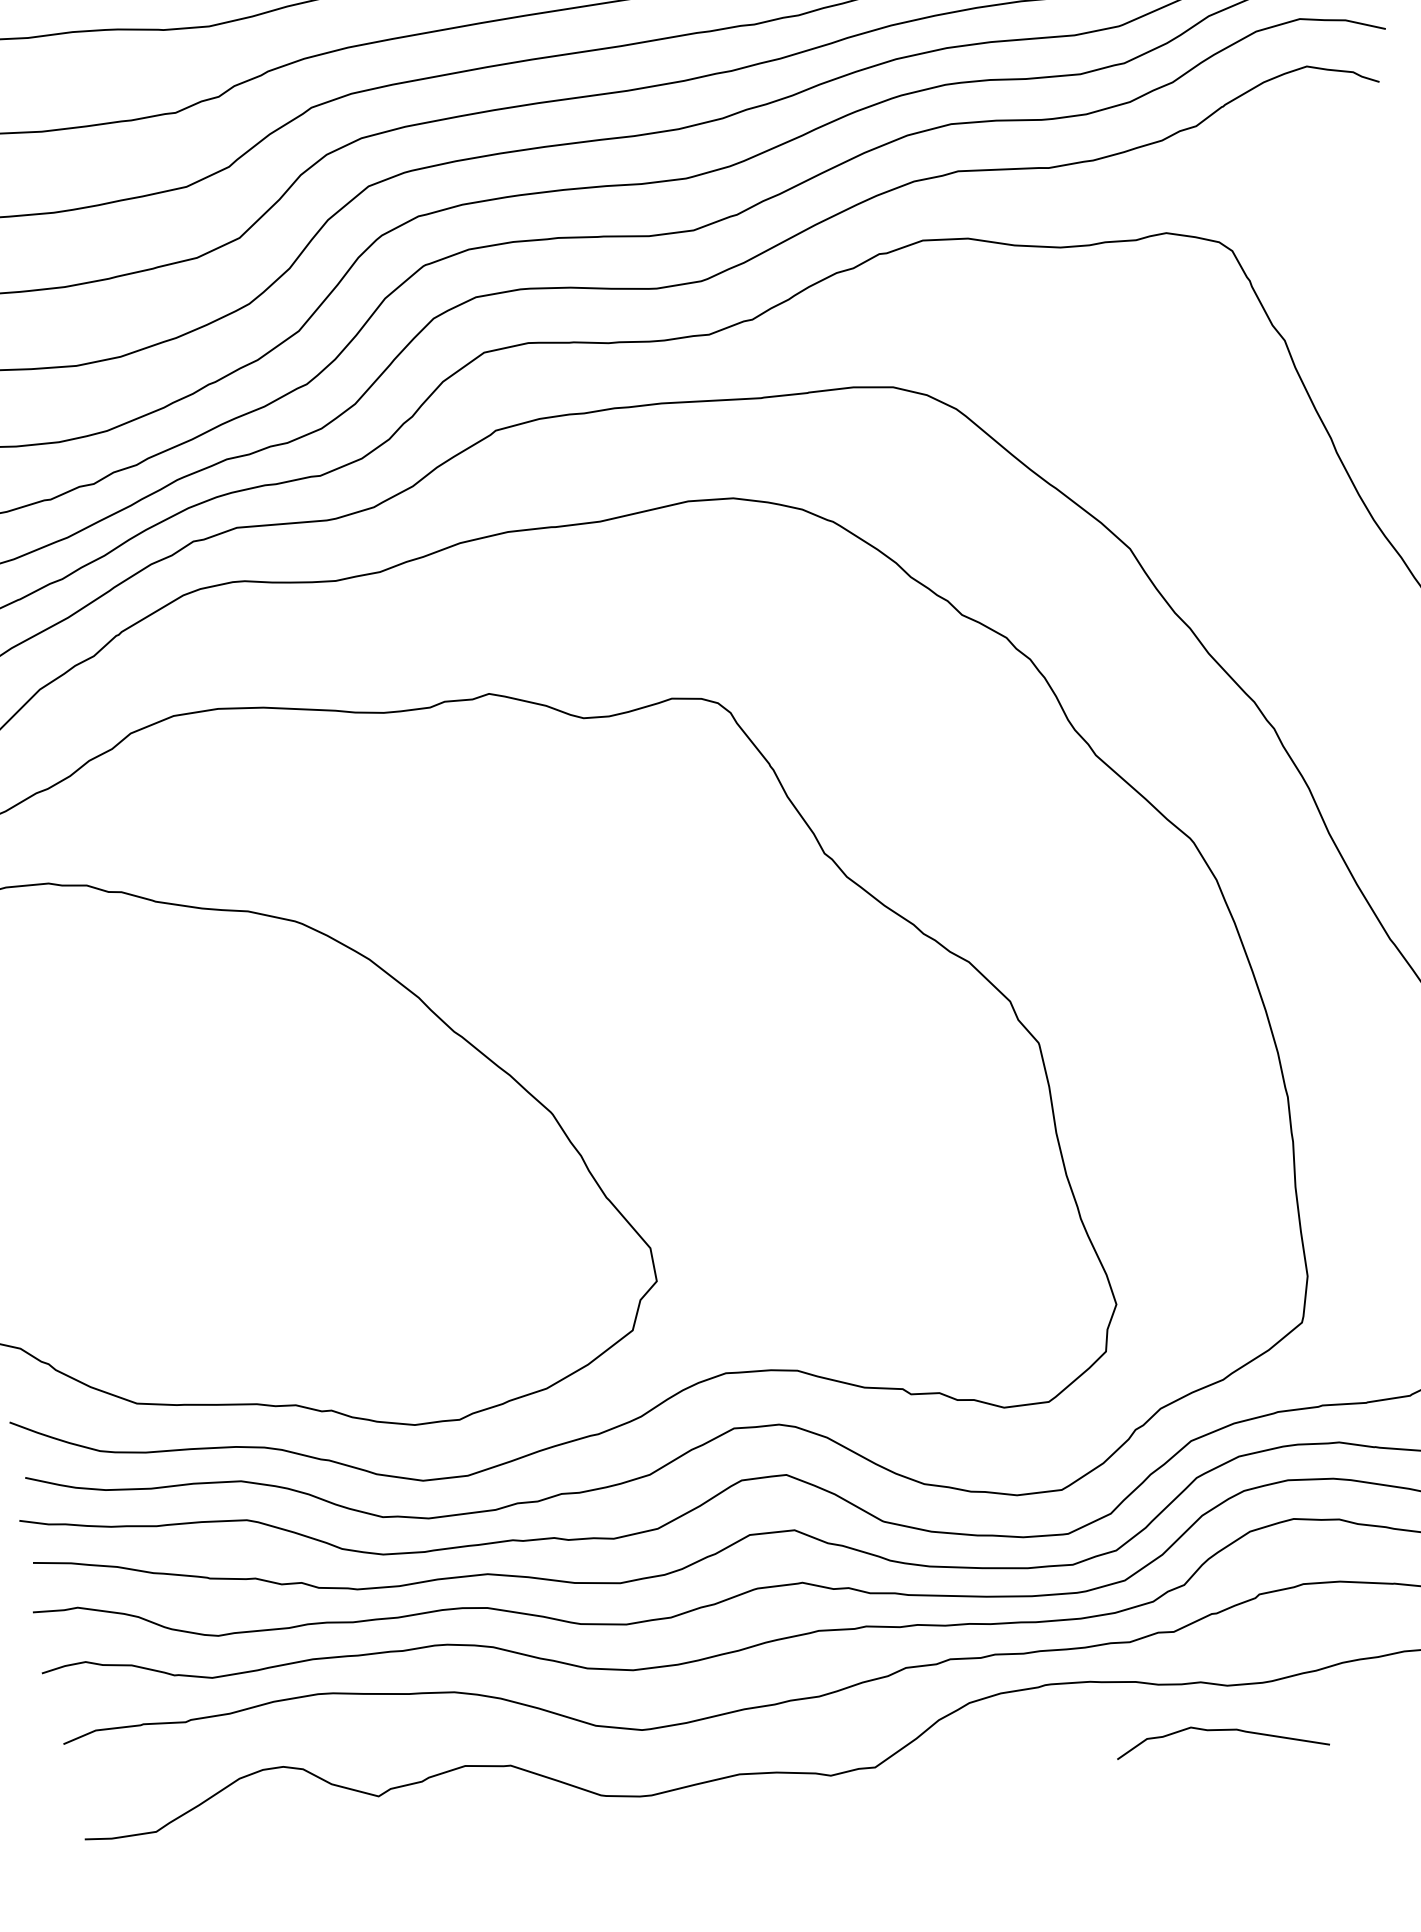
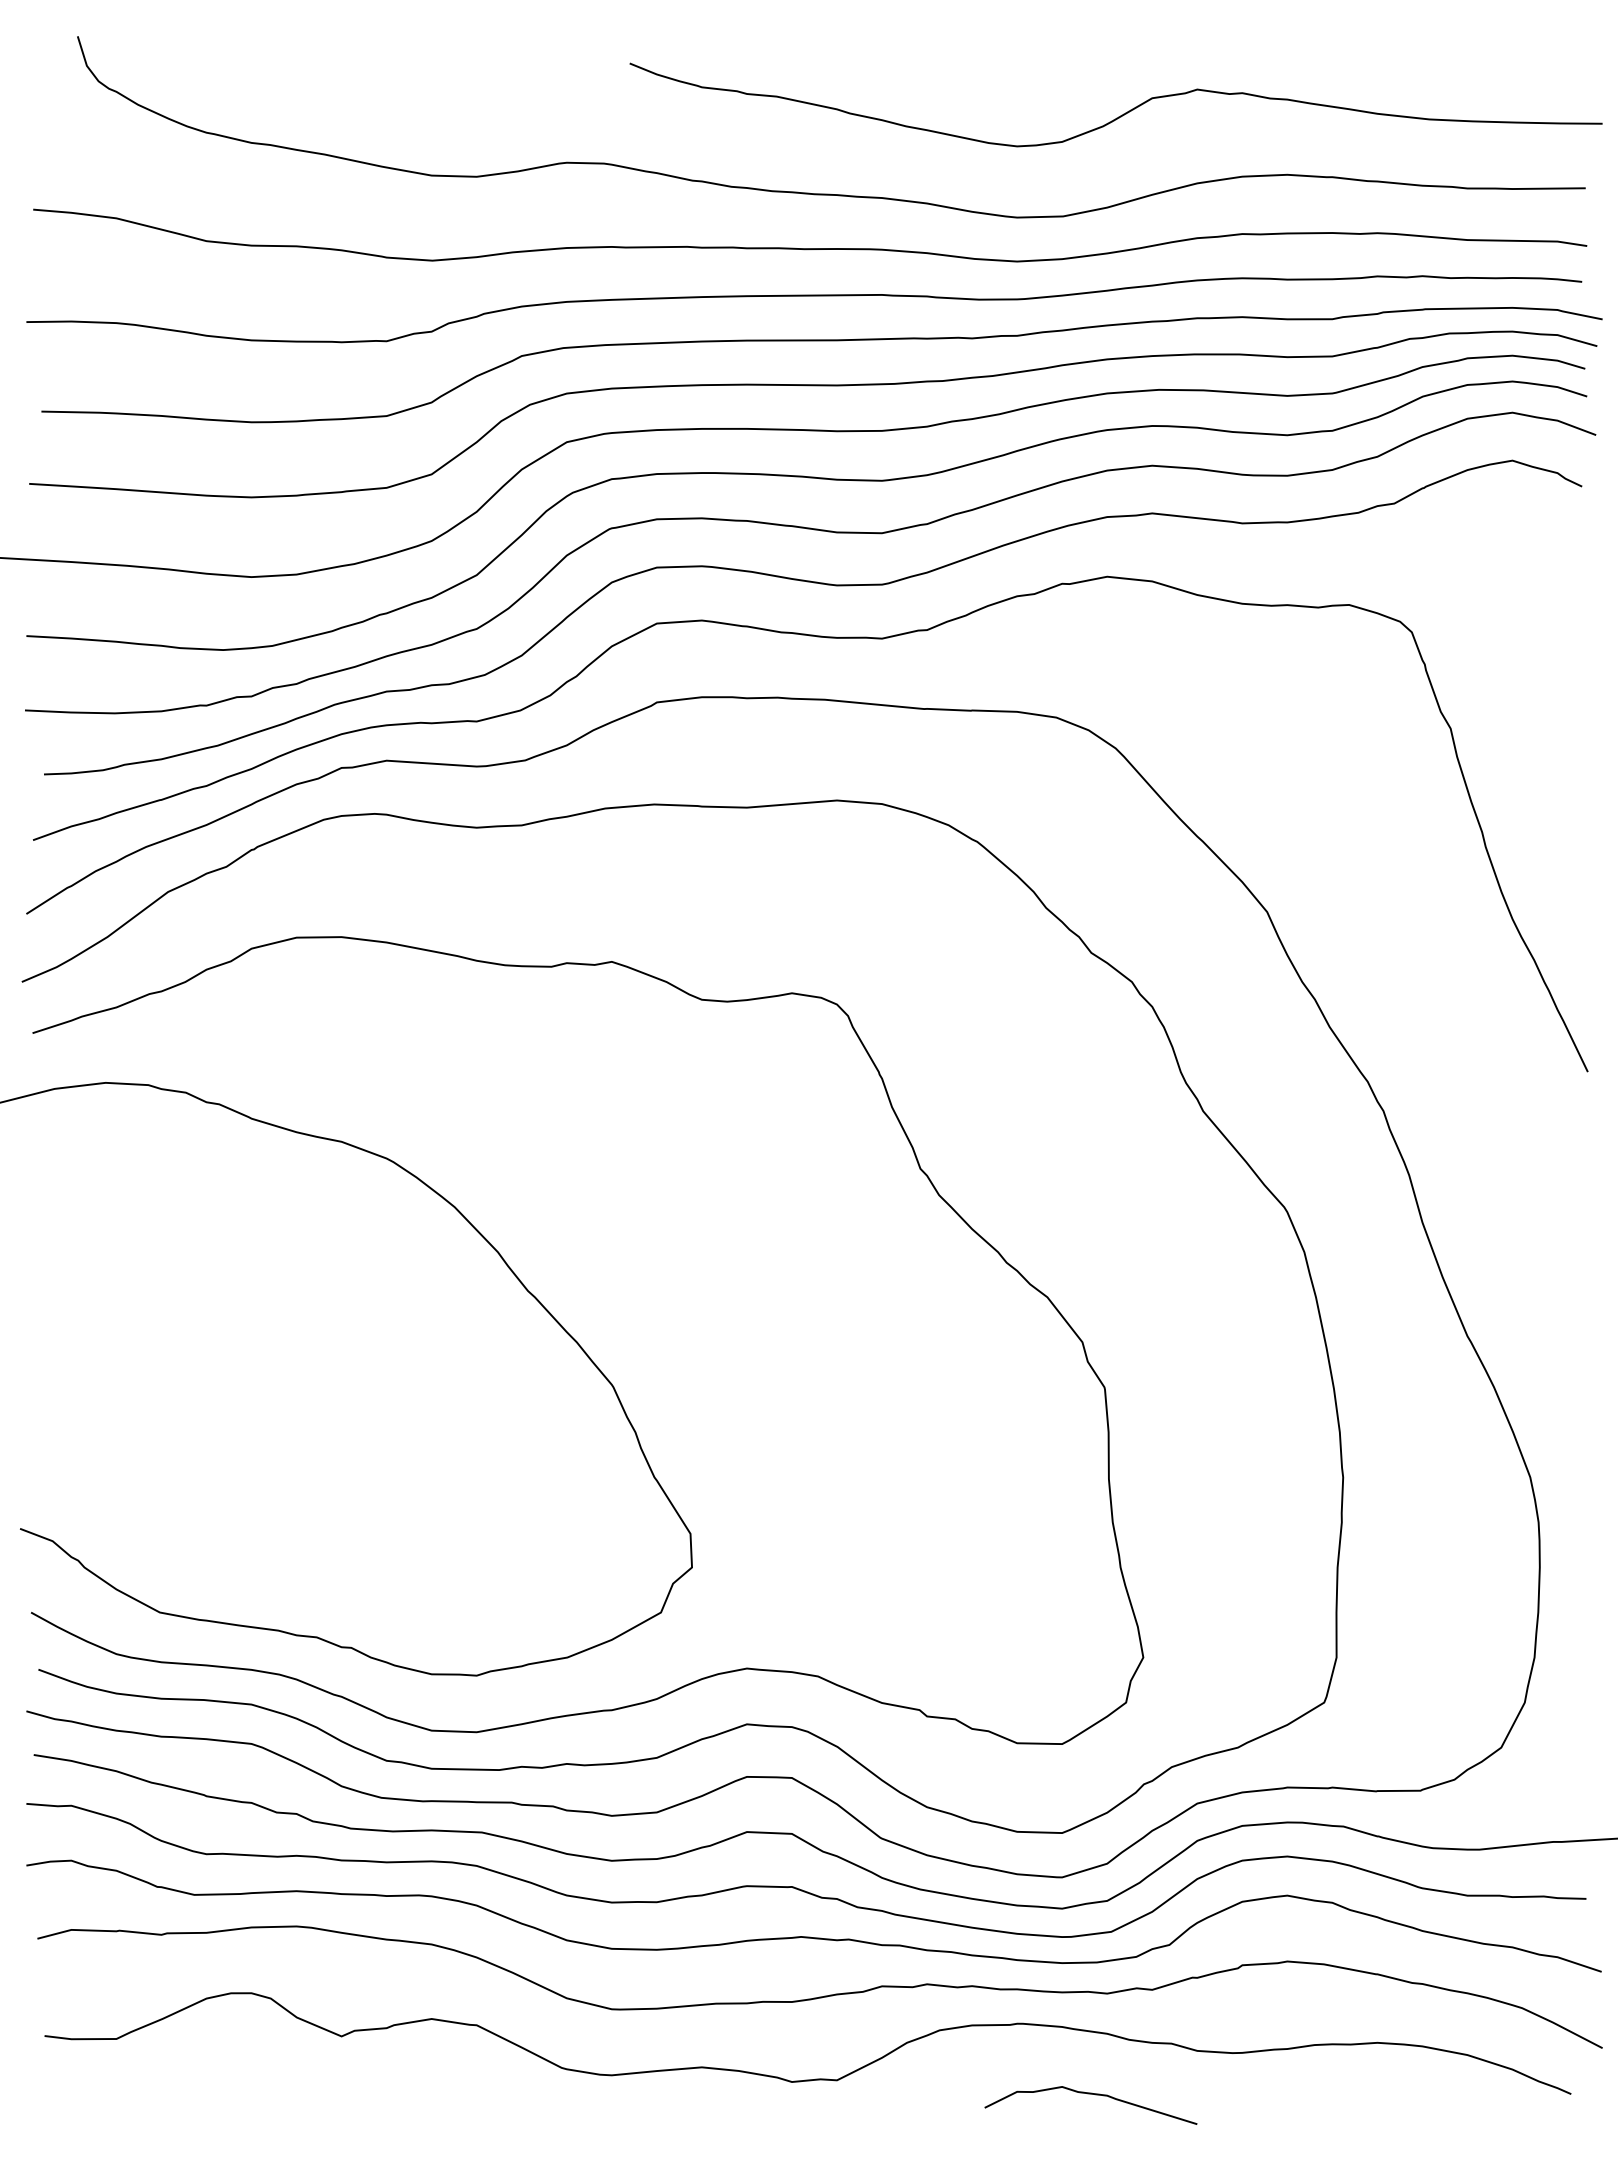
curve: (1220, 1730) -> (1090, 2094), moved

